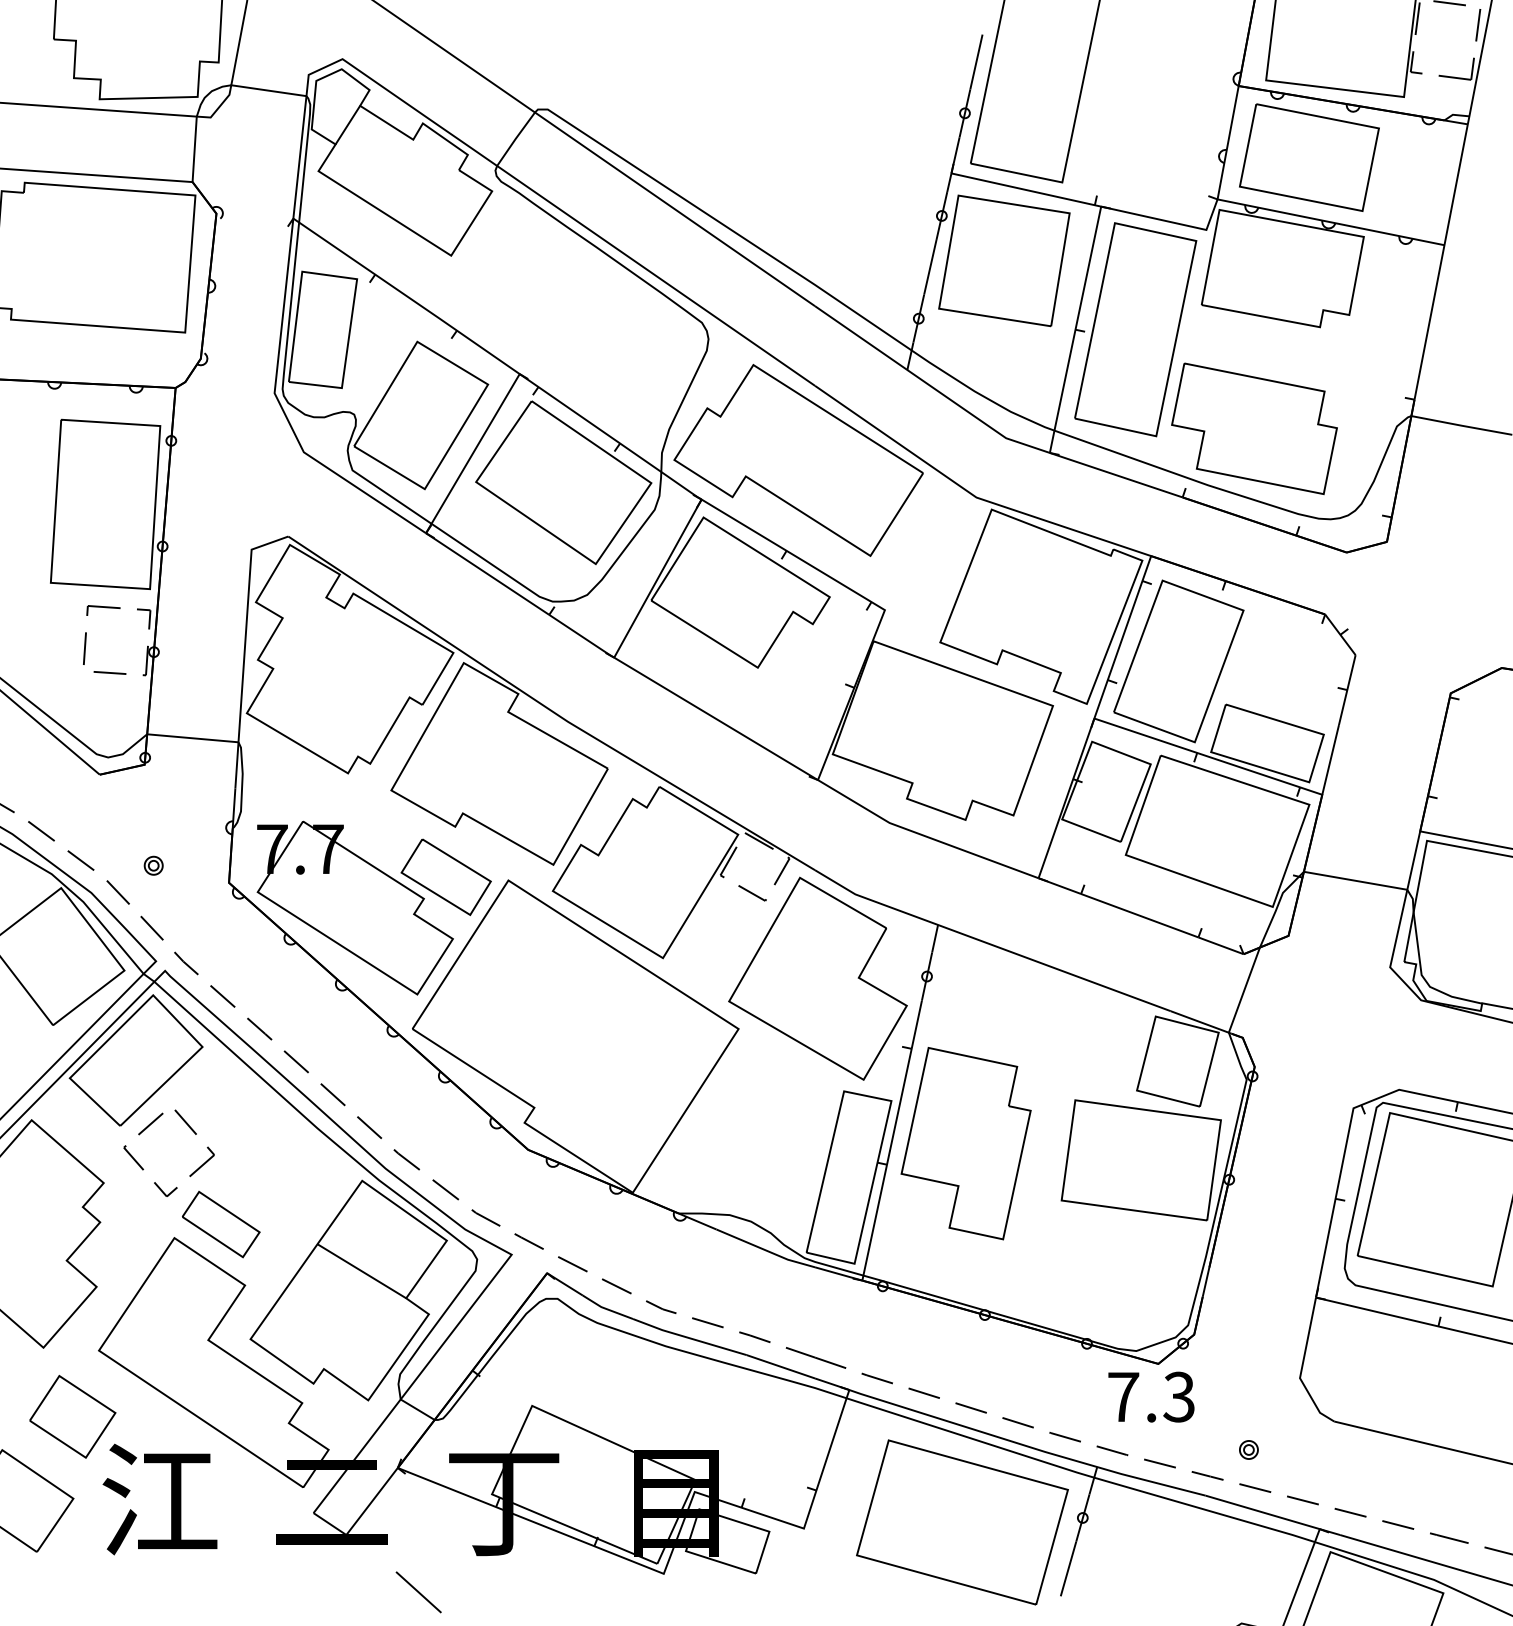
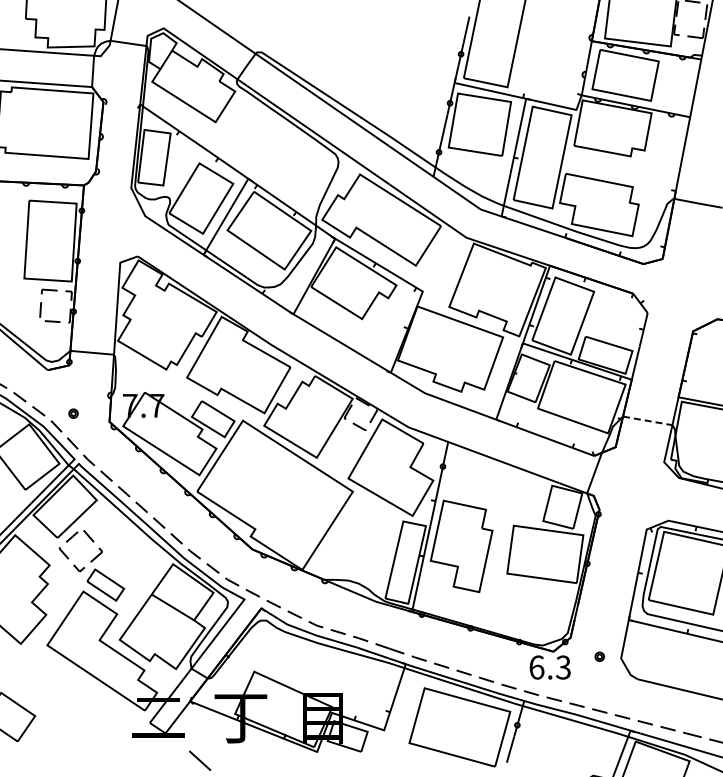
line: (1357, 879) -> (648, 420), solid -> dashed
text: (1122, 1397) -> (536, 667), 7.3 -> 6.3
part: (1248, 1449) -> (599, 656), moved
part: (122, 1463) -> (58, 699), removed

